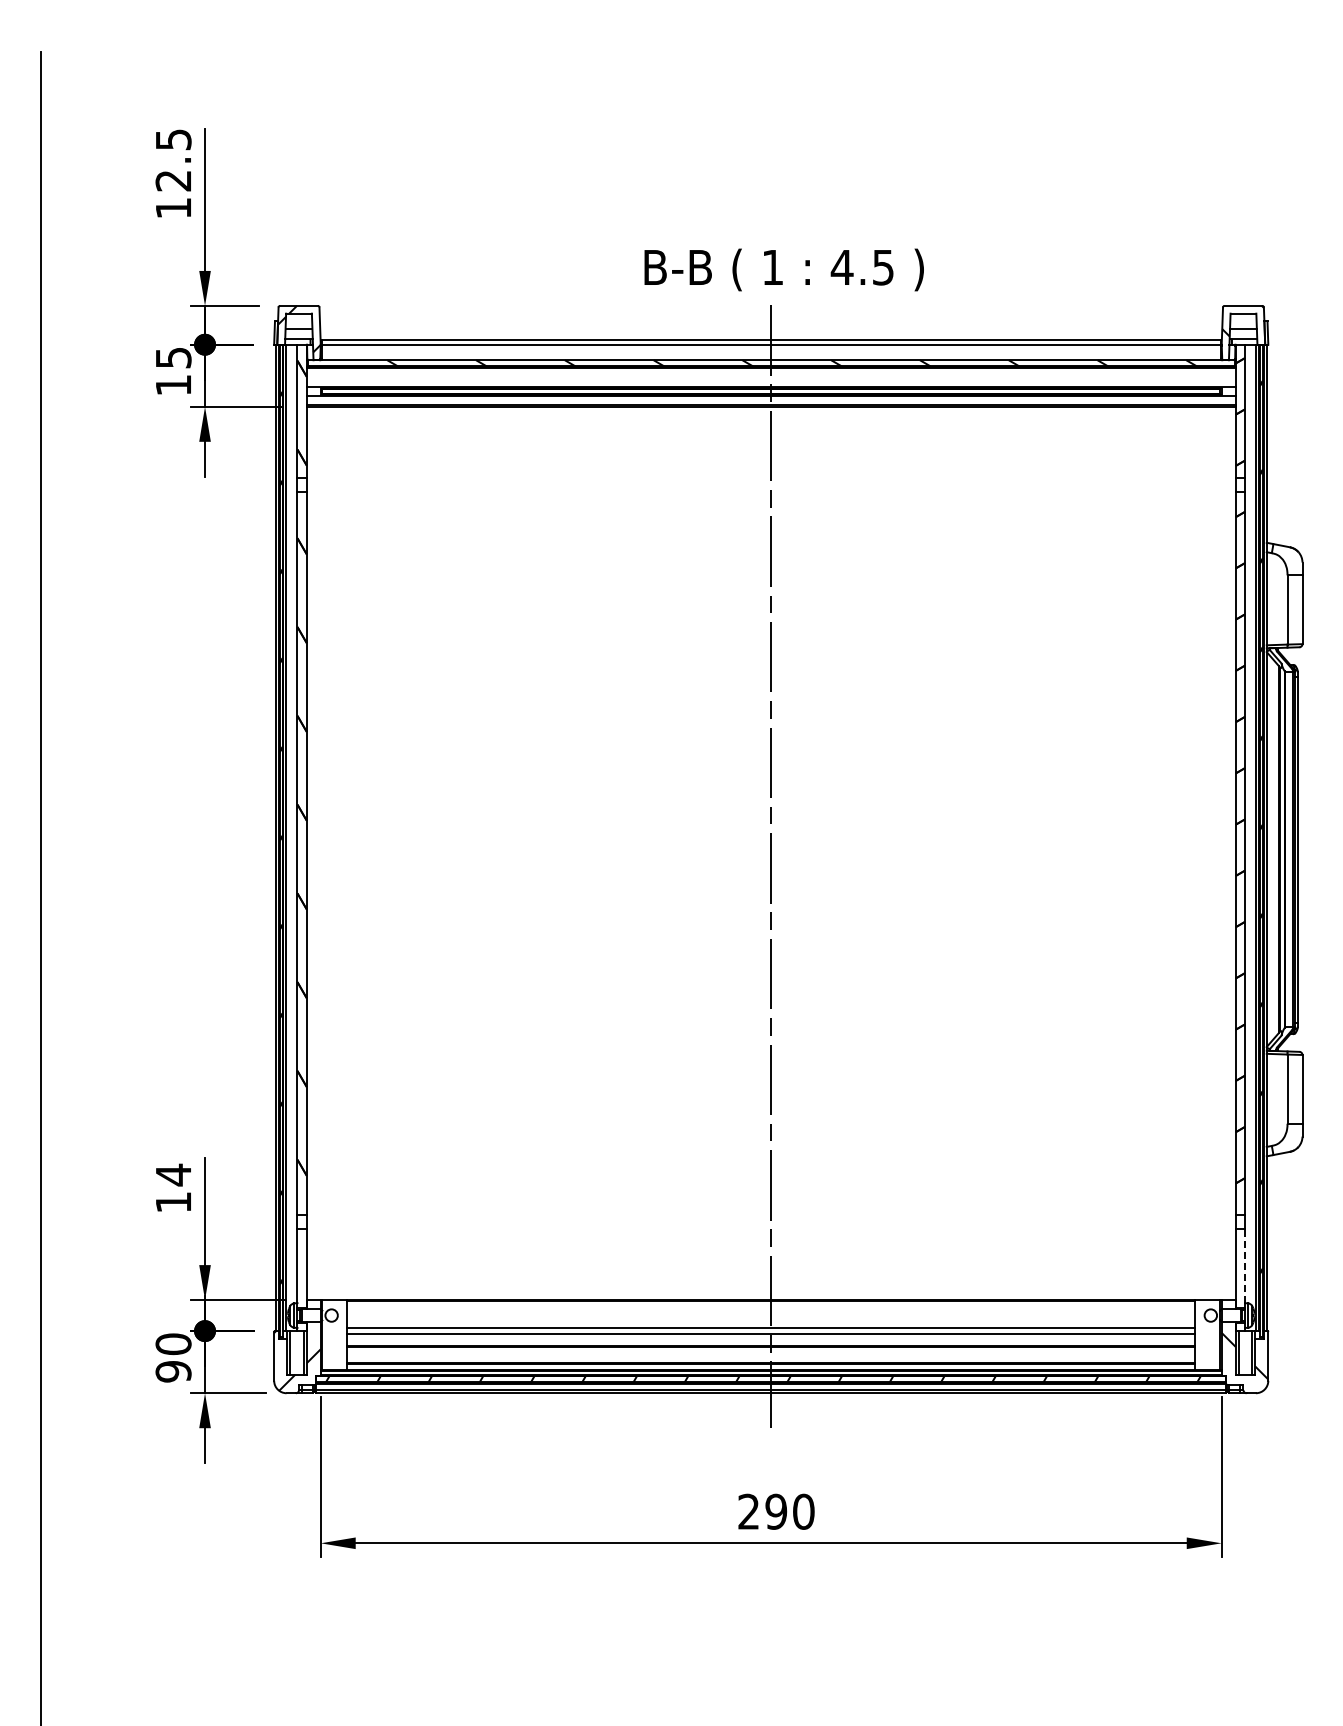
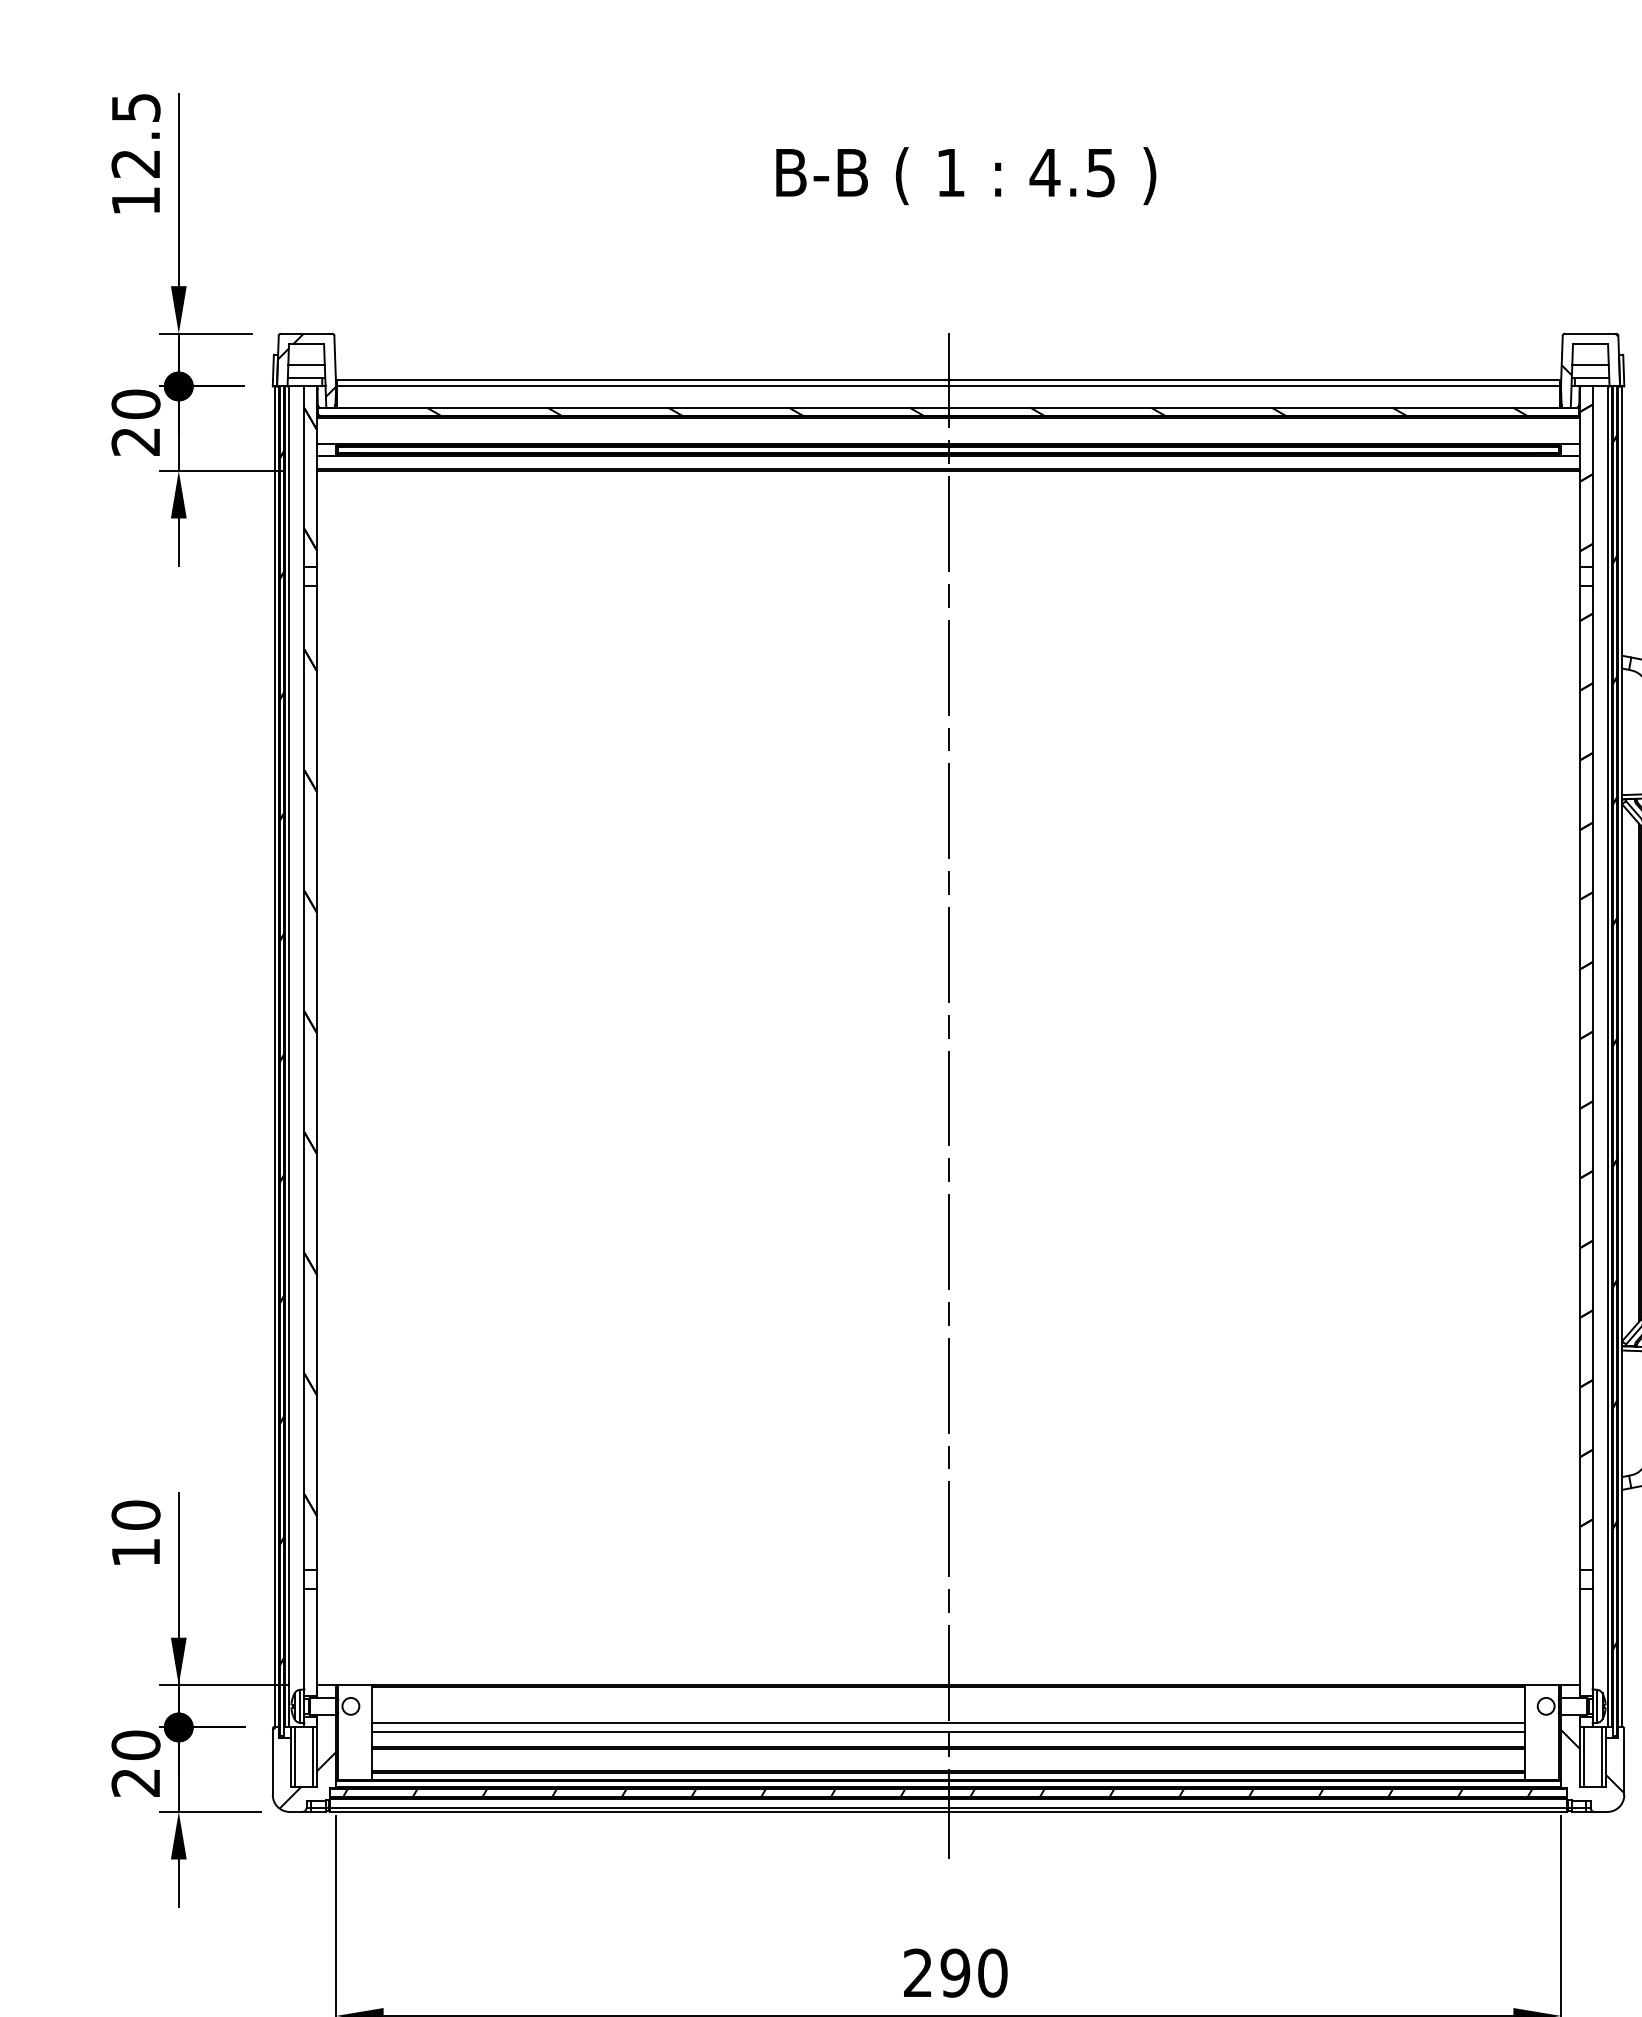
text: (783, 269) -> (965, 175), moved
text: (173, 371) -> (135, 422), 15 -> 20
text: (173, 1174) -> (135, 1514), 14 -> 10
line: (1245, 1266) -> (1593, 1639), dashed -> solid
text: (173, 1371) -> (135, 1782), 90 -> 20

